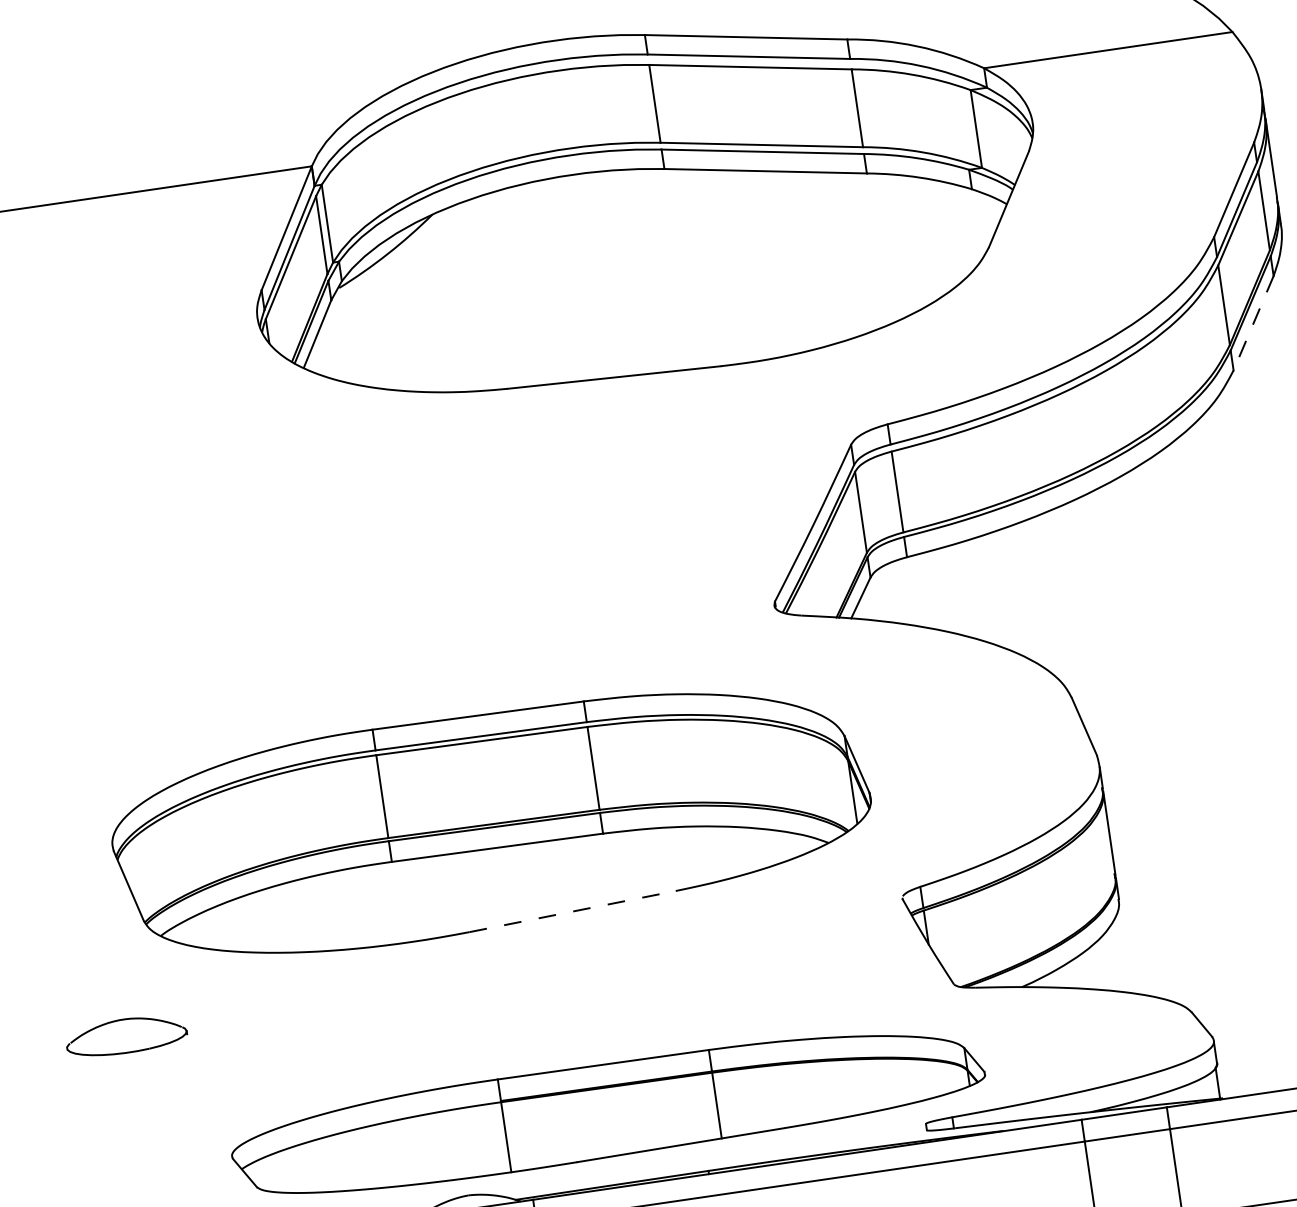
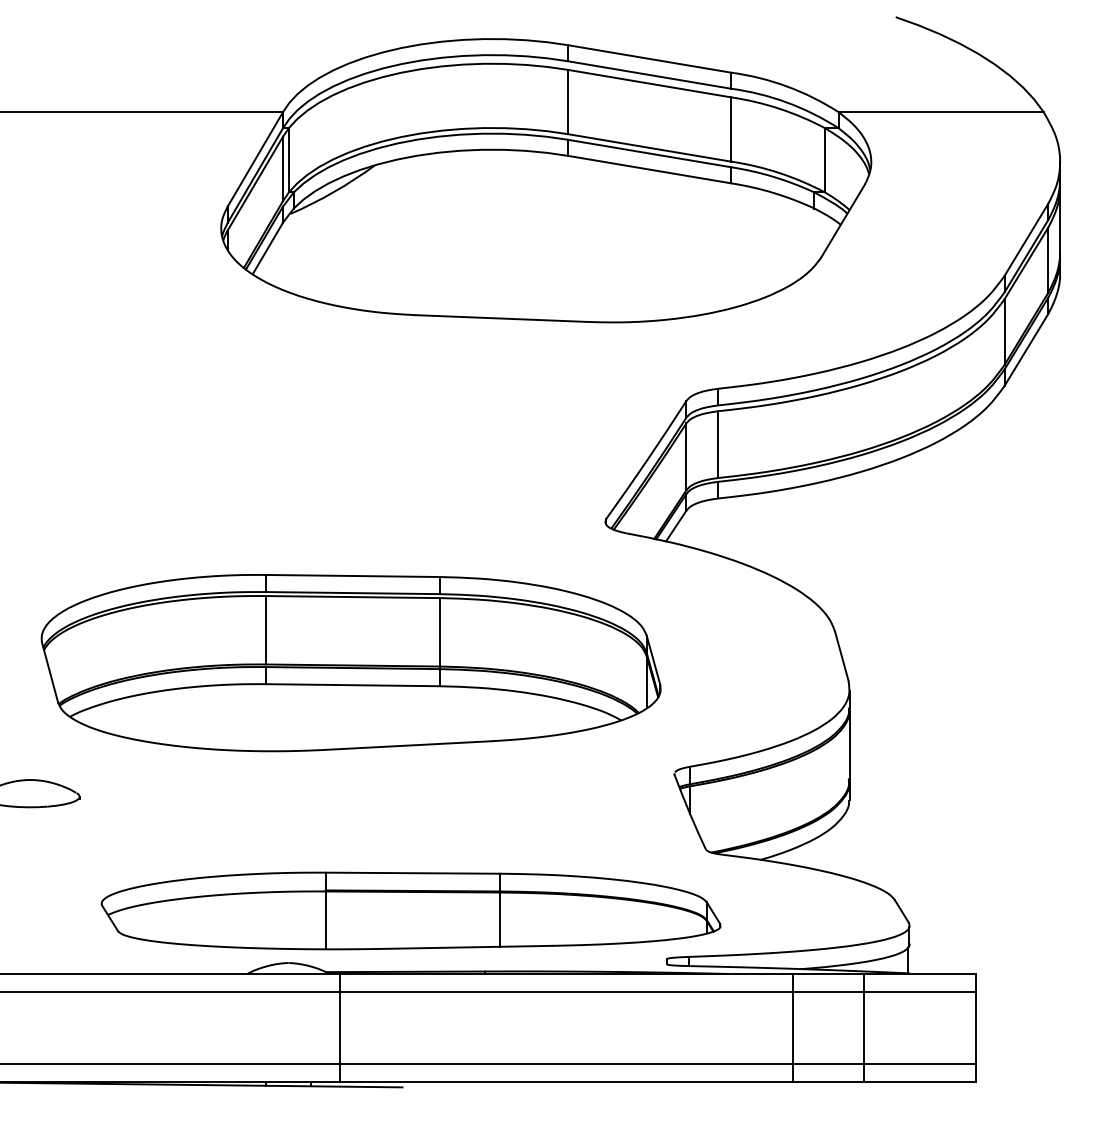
line: (1253, 323) -> (1026, 350), dashed -> solid
line: (573, 911) -> (406, 745), dashed -> solid

